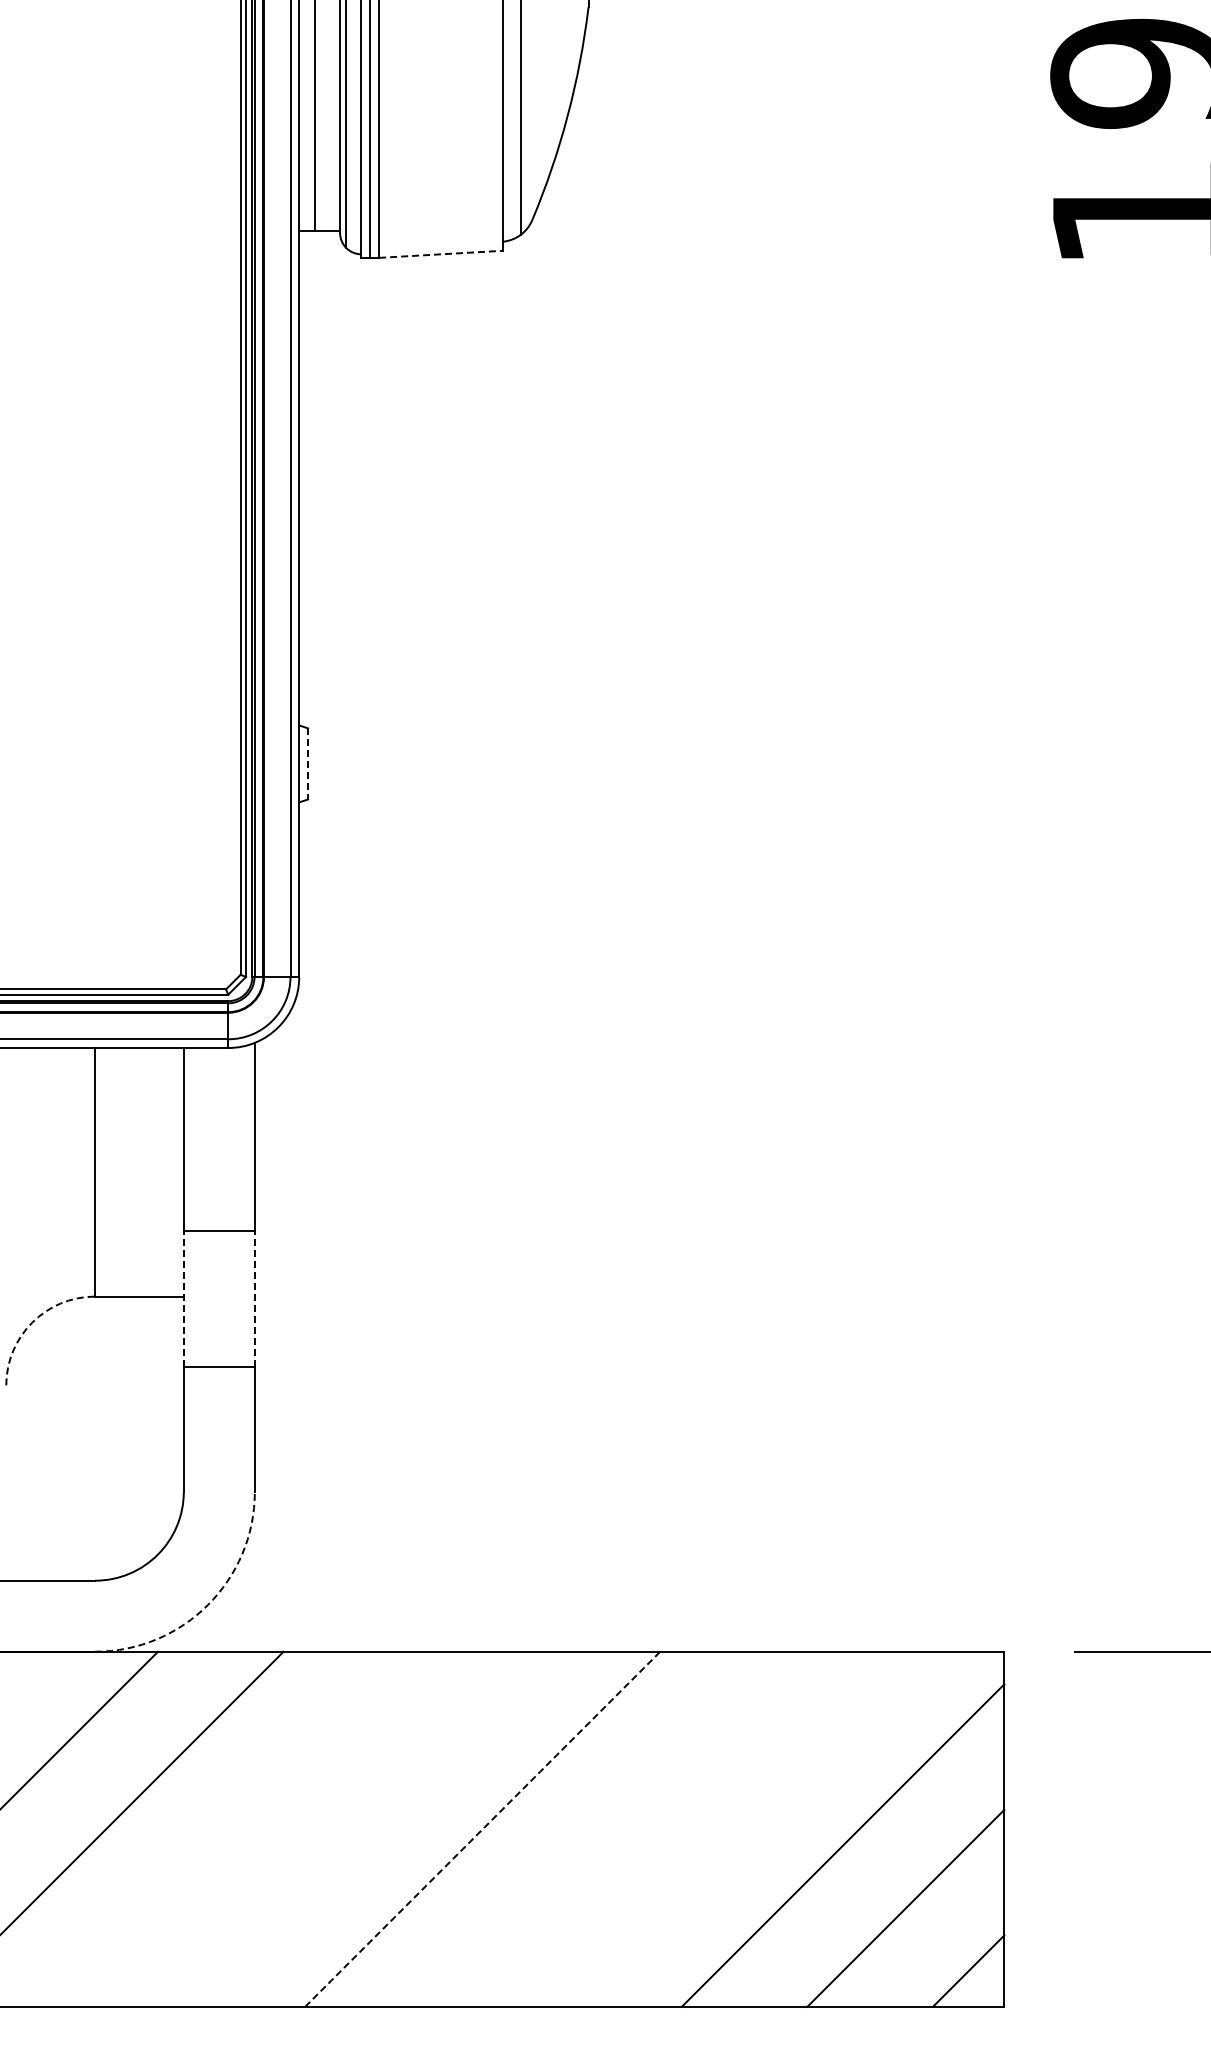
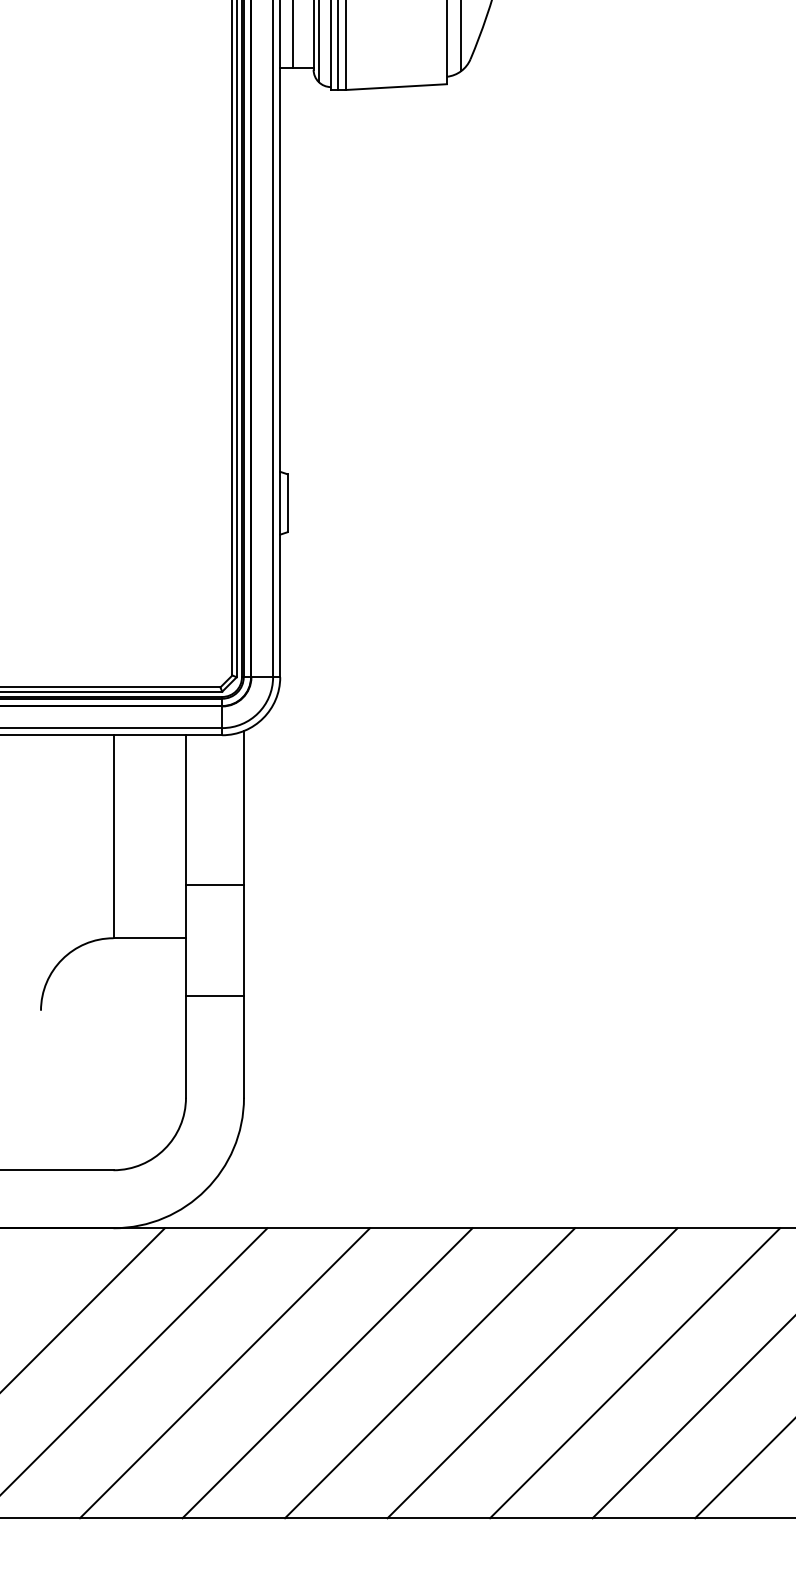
line: (441, 254) -> (396, 87), dashed -> solid
line: (308, 763) -> (287, 502), dashed -> solid
line: (183, 1299) -> (185, 940), dashed -> solid
line: (254, 1299) -> (243, 940), dashed -> solid
arc: (32, 1322) -> (62, 959), dashed -> solid
arc: (208, 1604) -> (206, 1189), dashed -> solid
line: (231, 1828) -> (224, 1372), added
line: (356, 1828) -> (326, 1372), added
line: (483, 1828) -> (430, 1372), dashed -> solid
line: (607, 1828) -> (531, 1372), added
line: (733, 1828) -> (634, 1372), added

